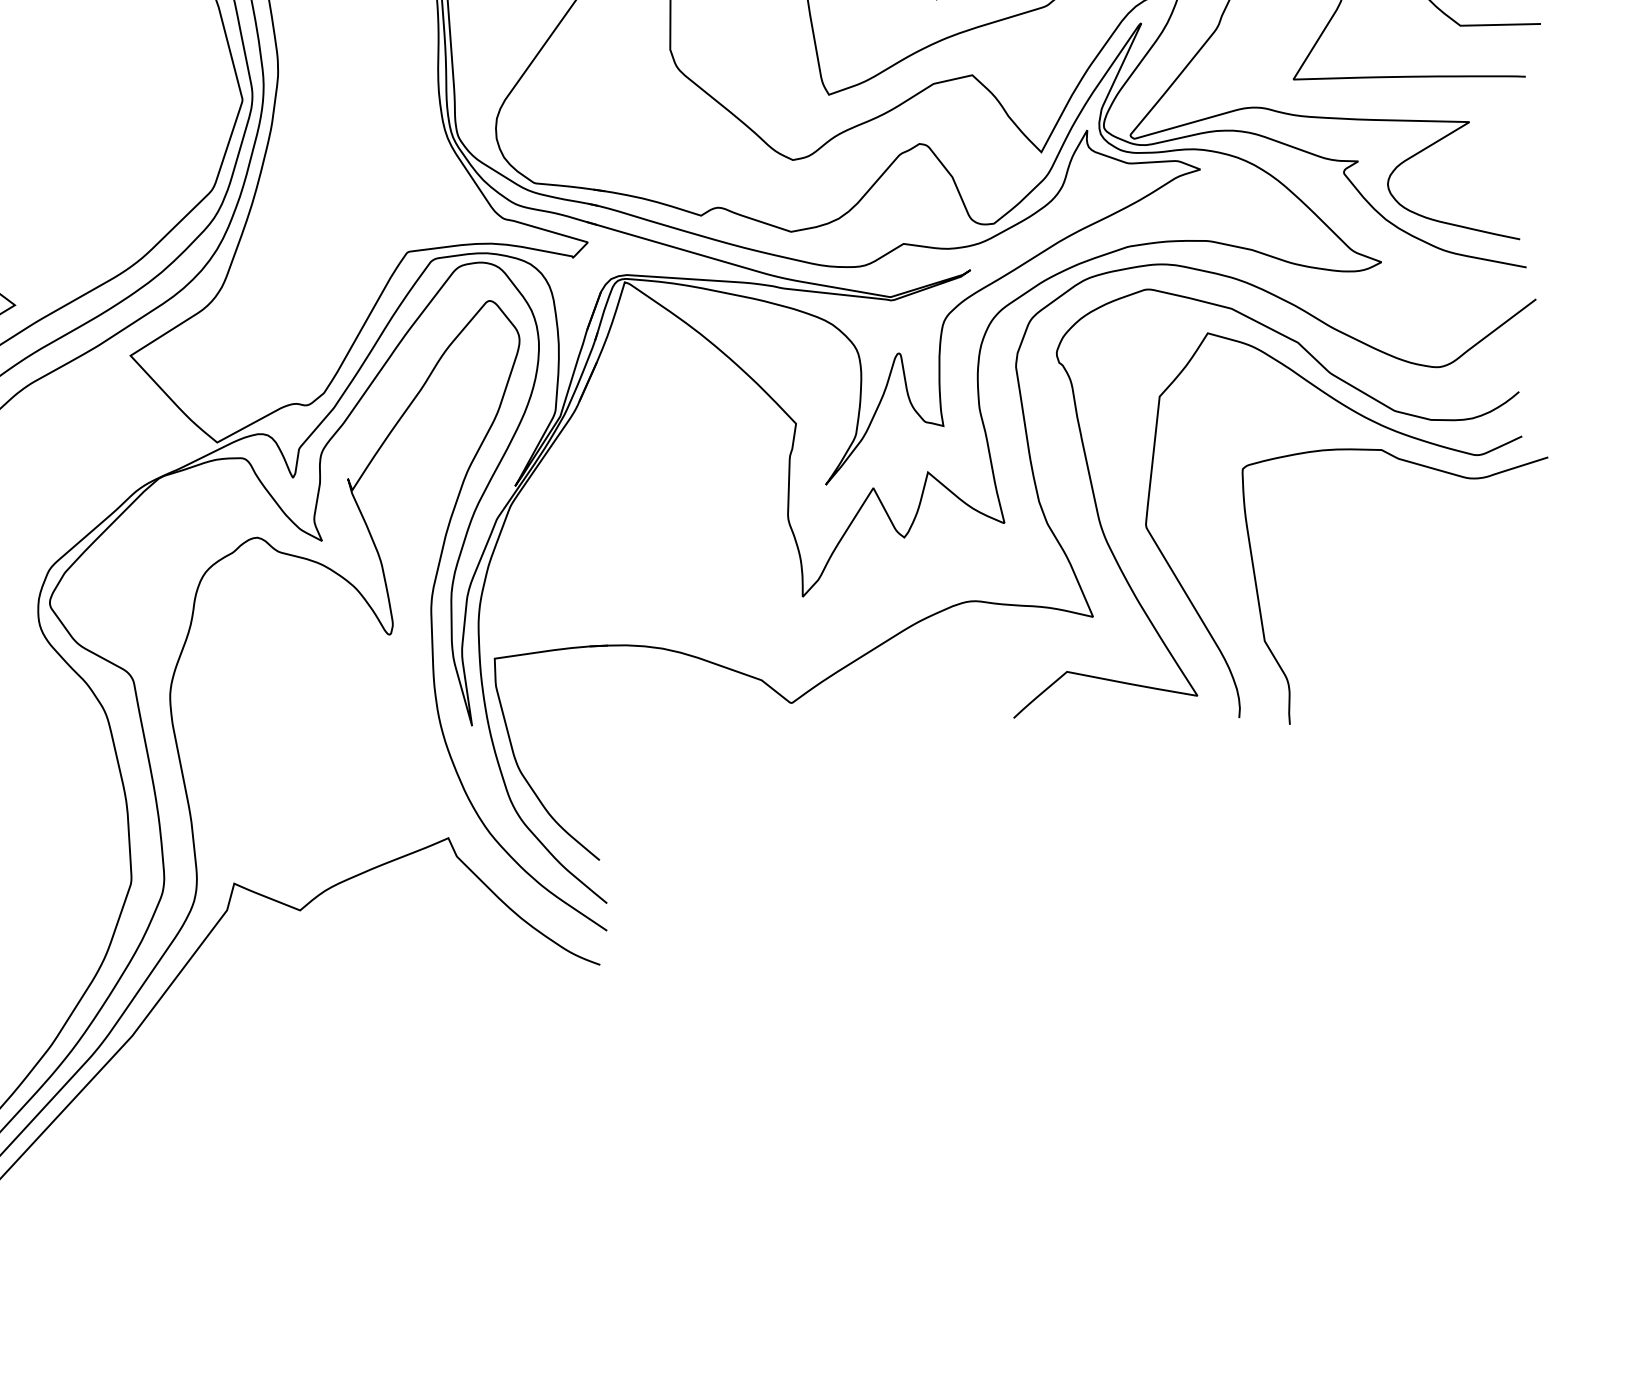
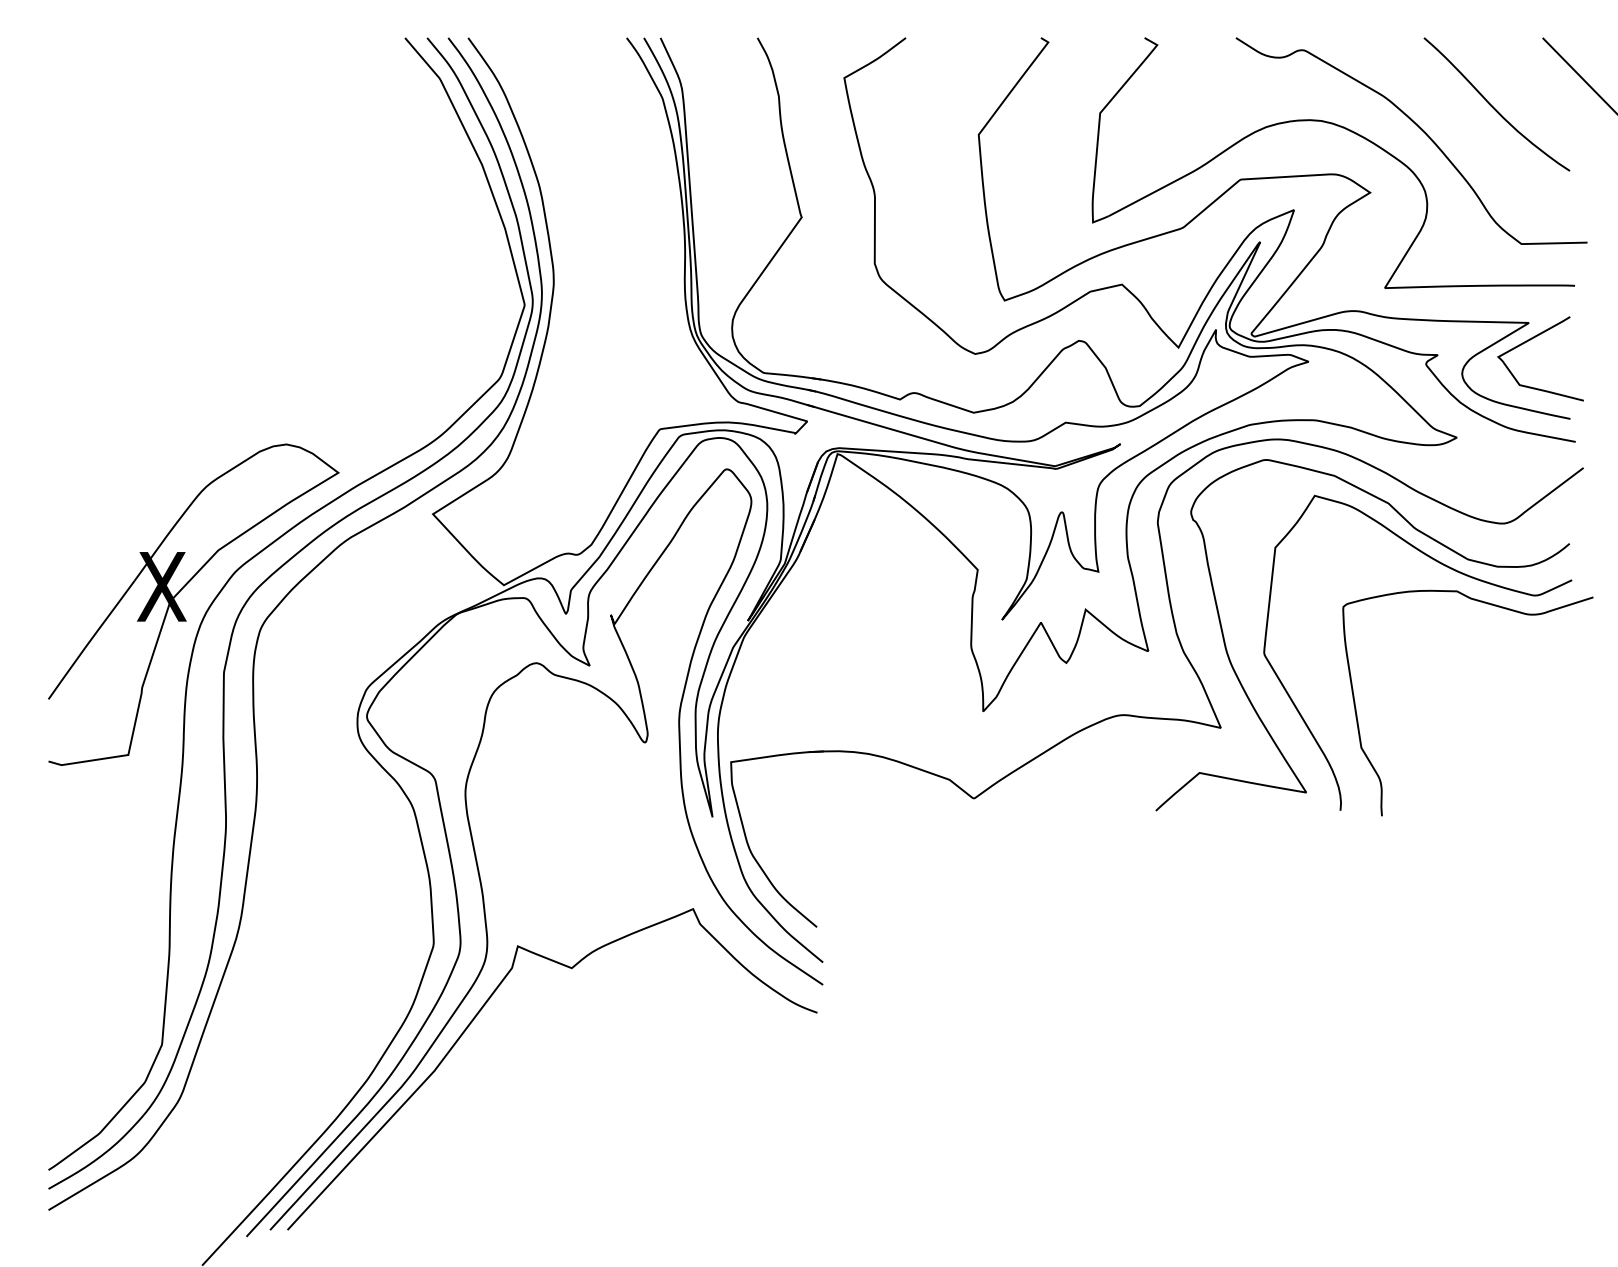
curve: (1471, 143) -> (1530, 340), added

